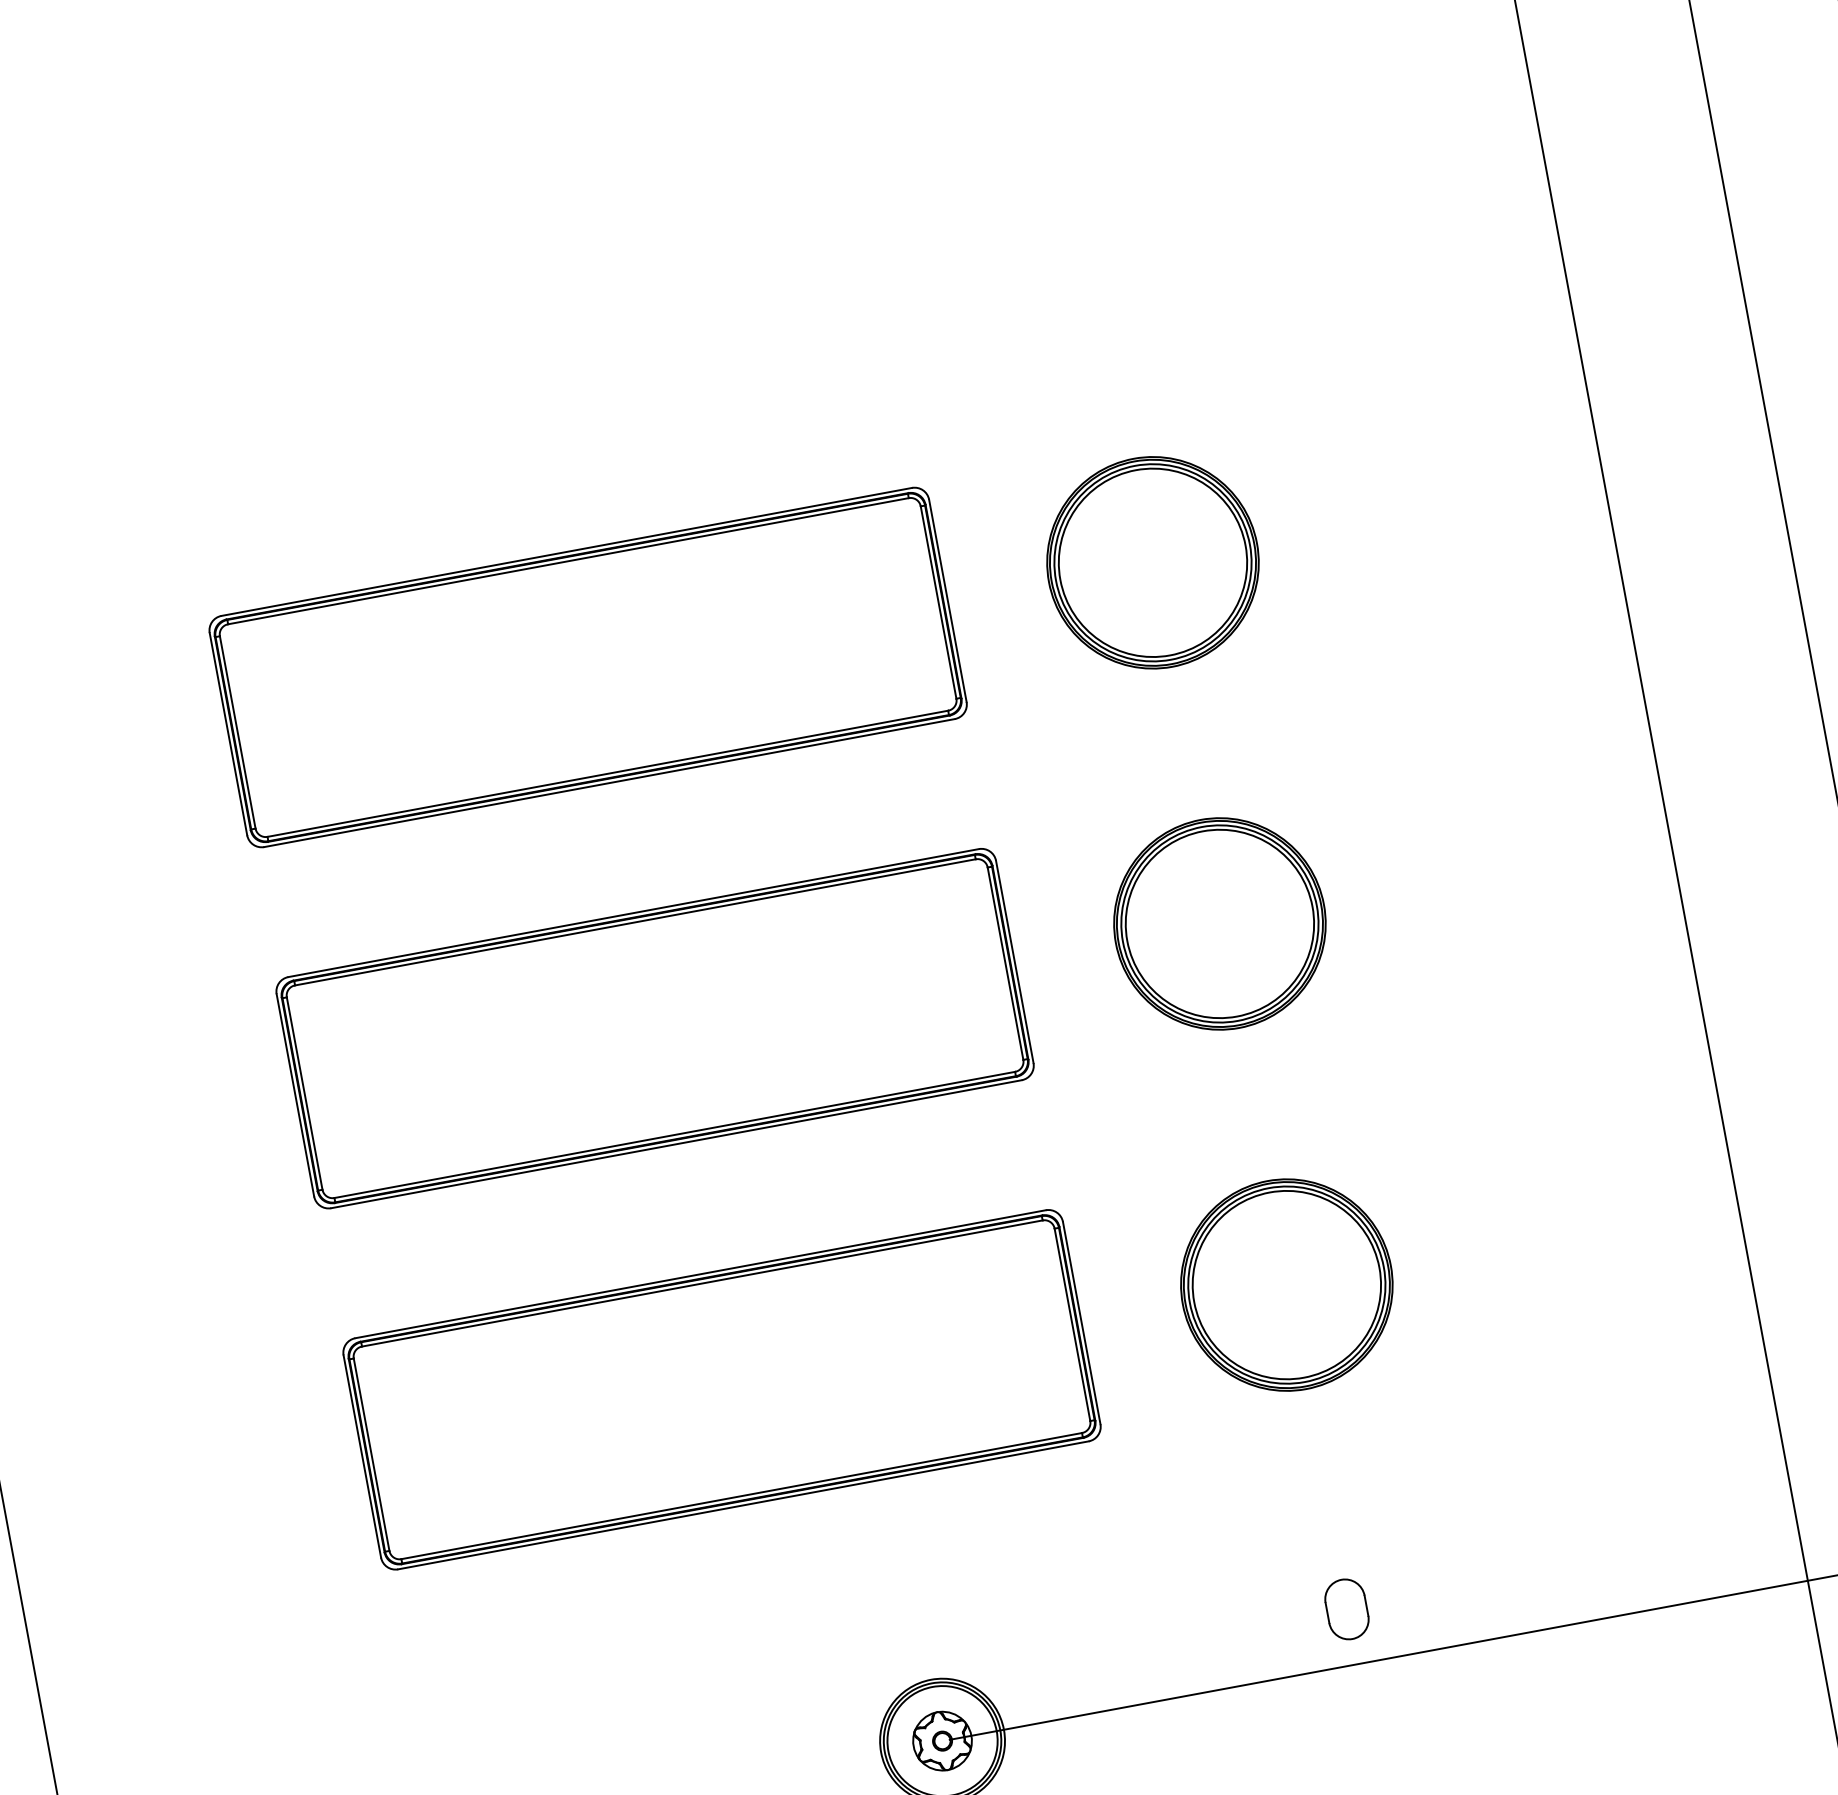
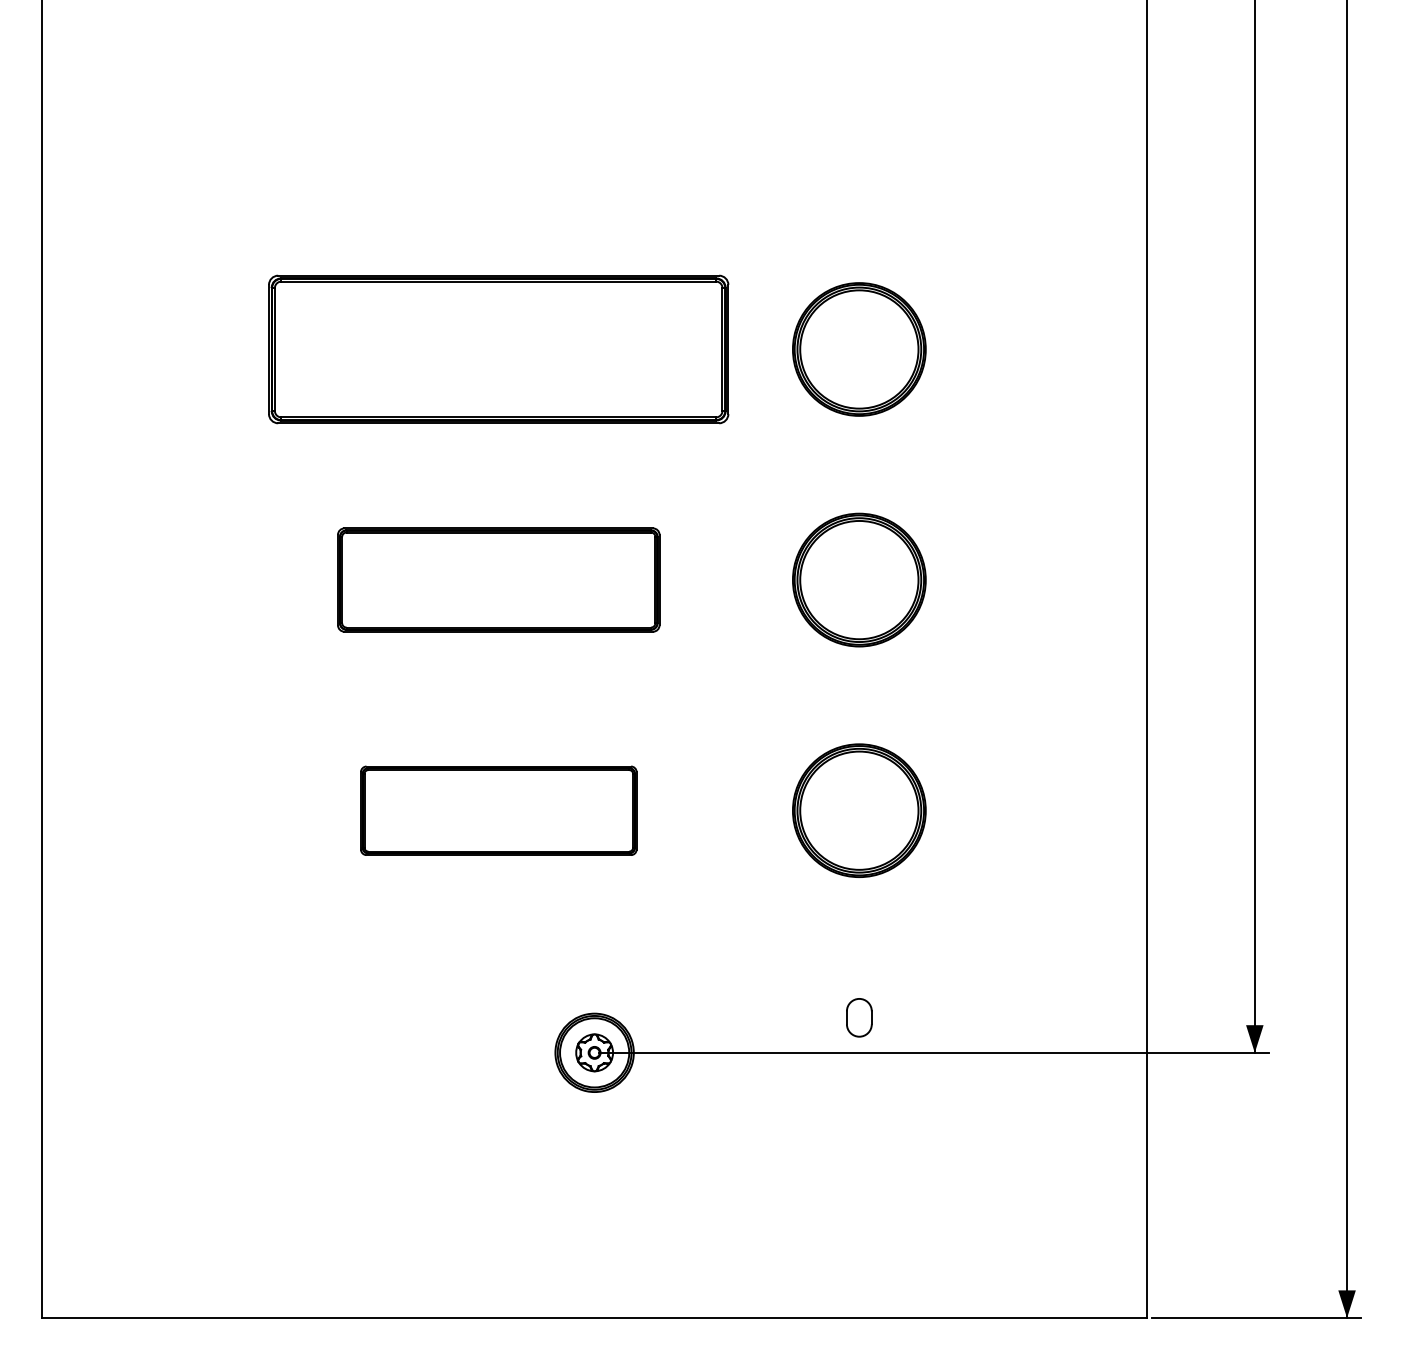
part: (654, 1027) -> (498, 579), size x0.7
part: (721, 1389) -> (498, 810), size x0.6

